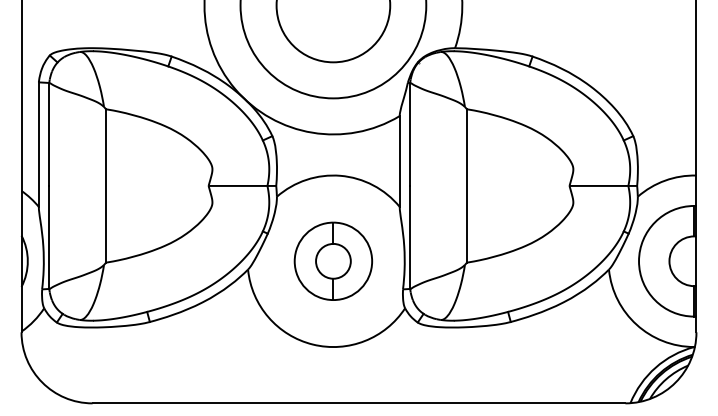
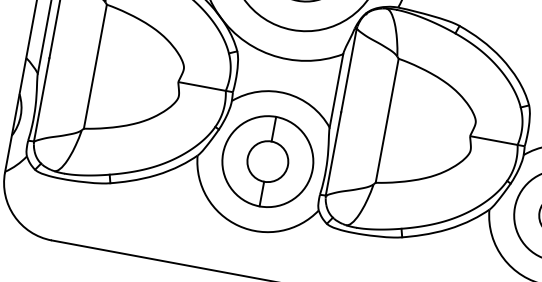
part: (333, 261) -> (267, 161), size x1.43

